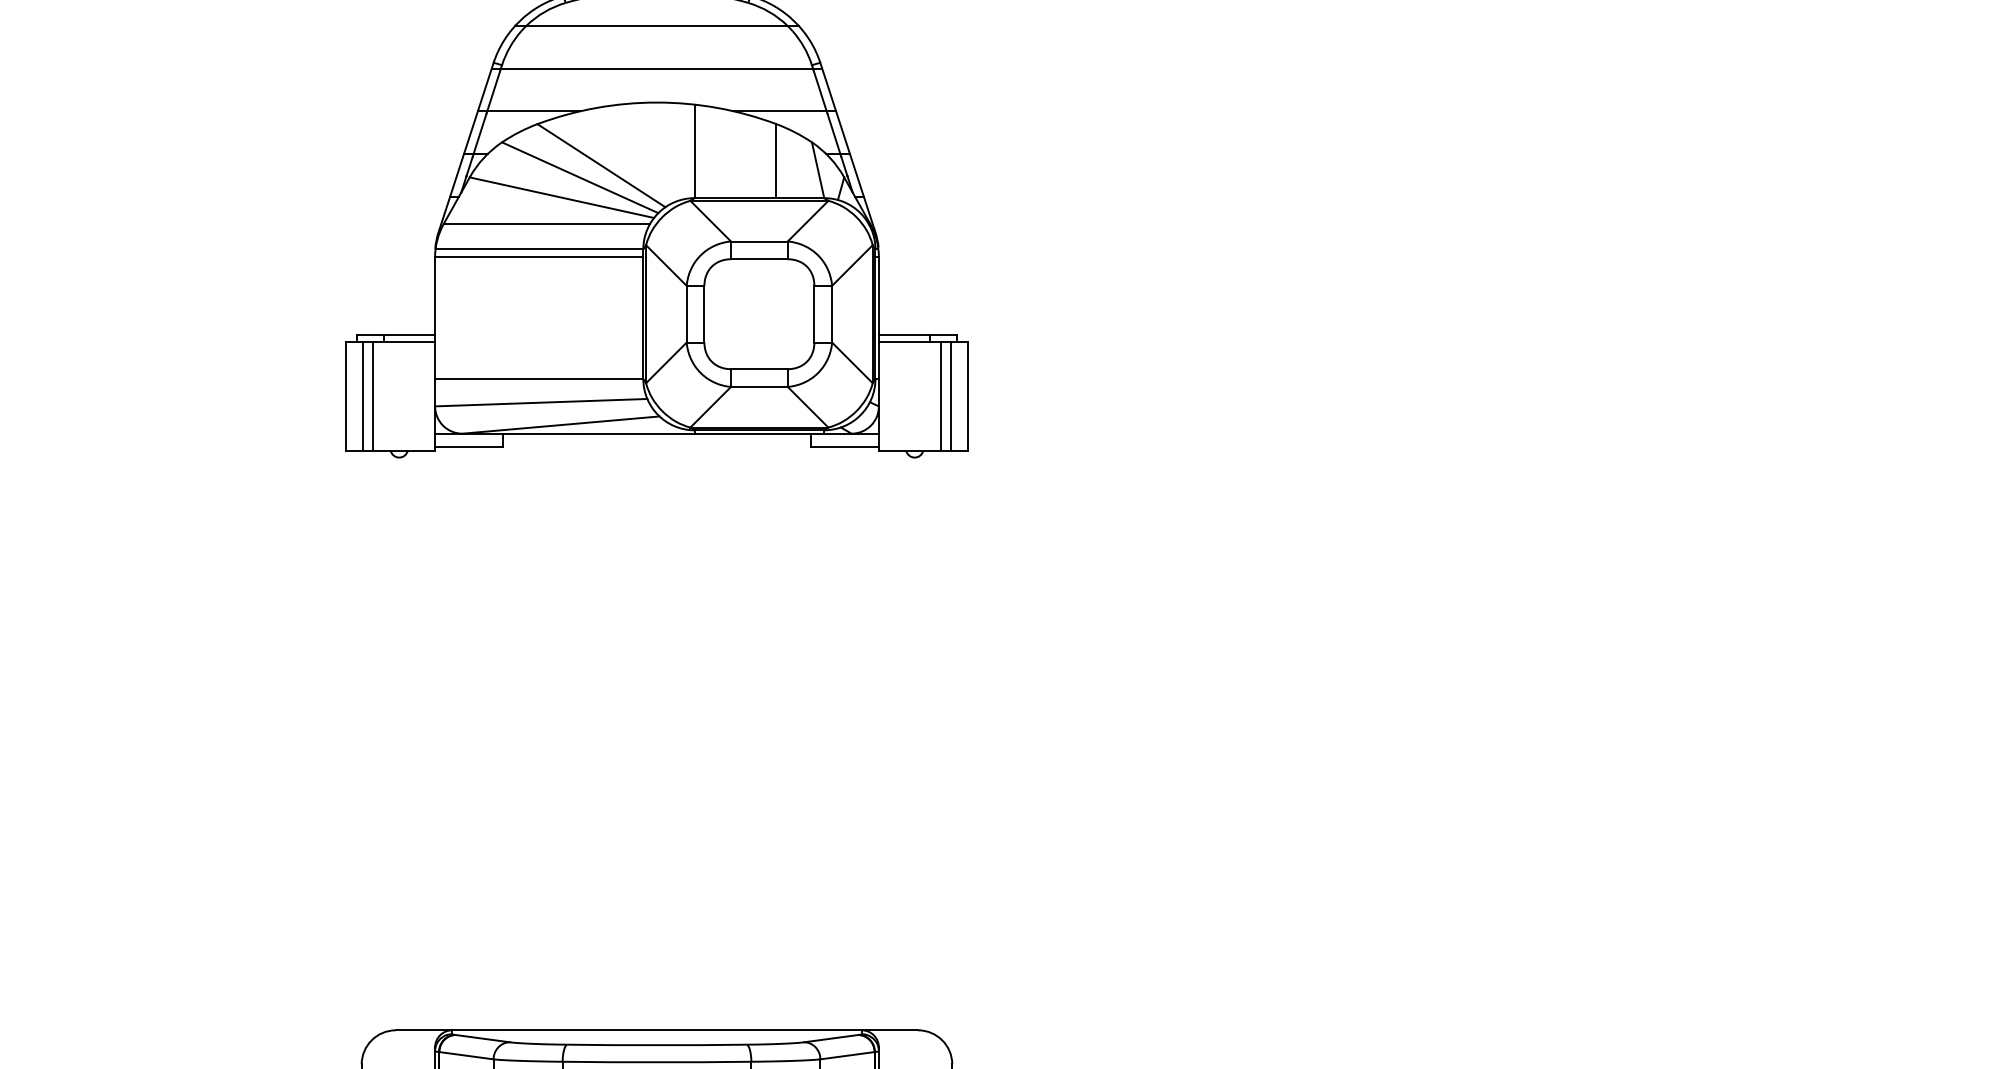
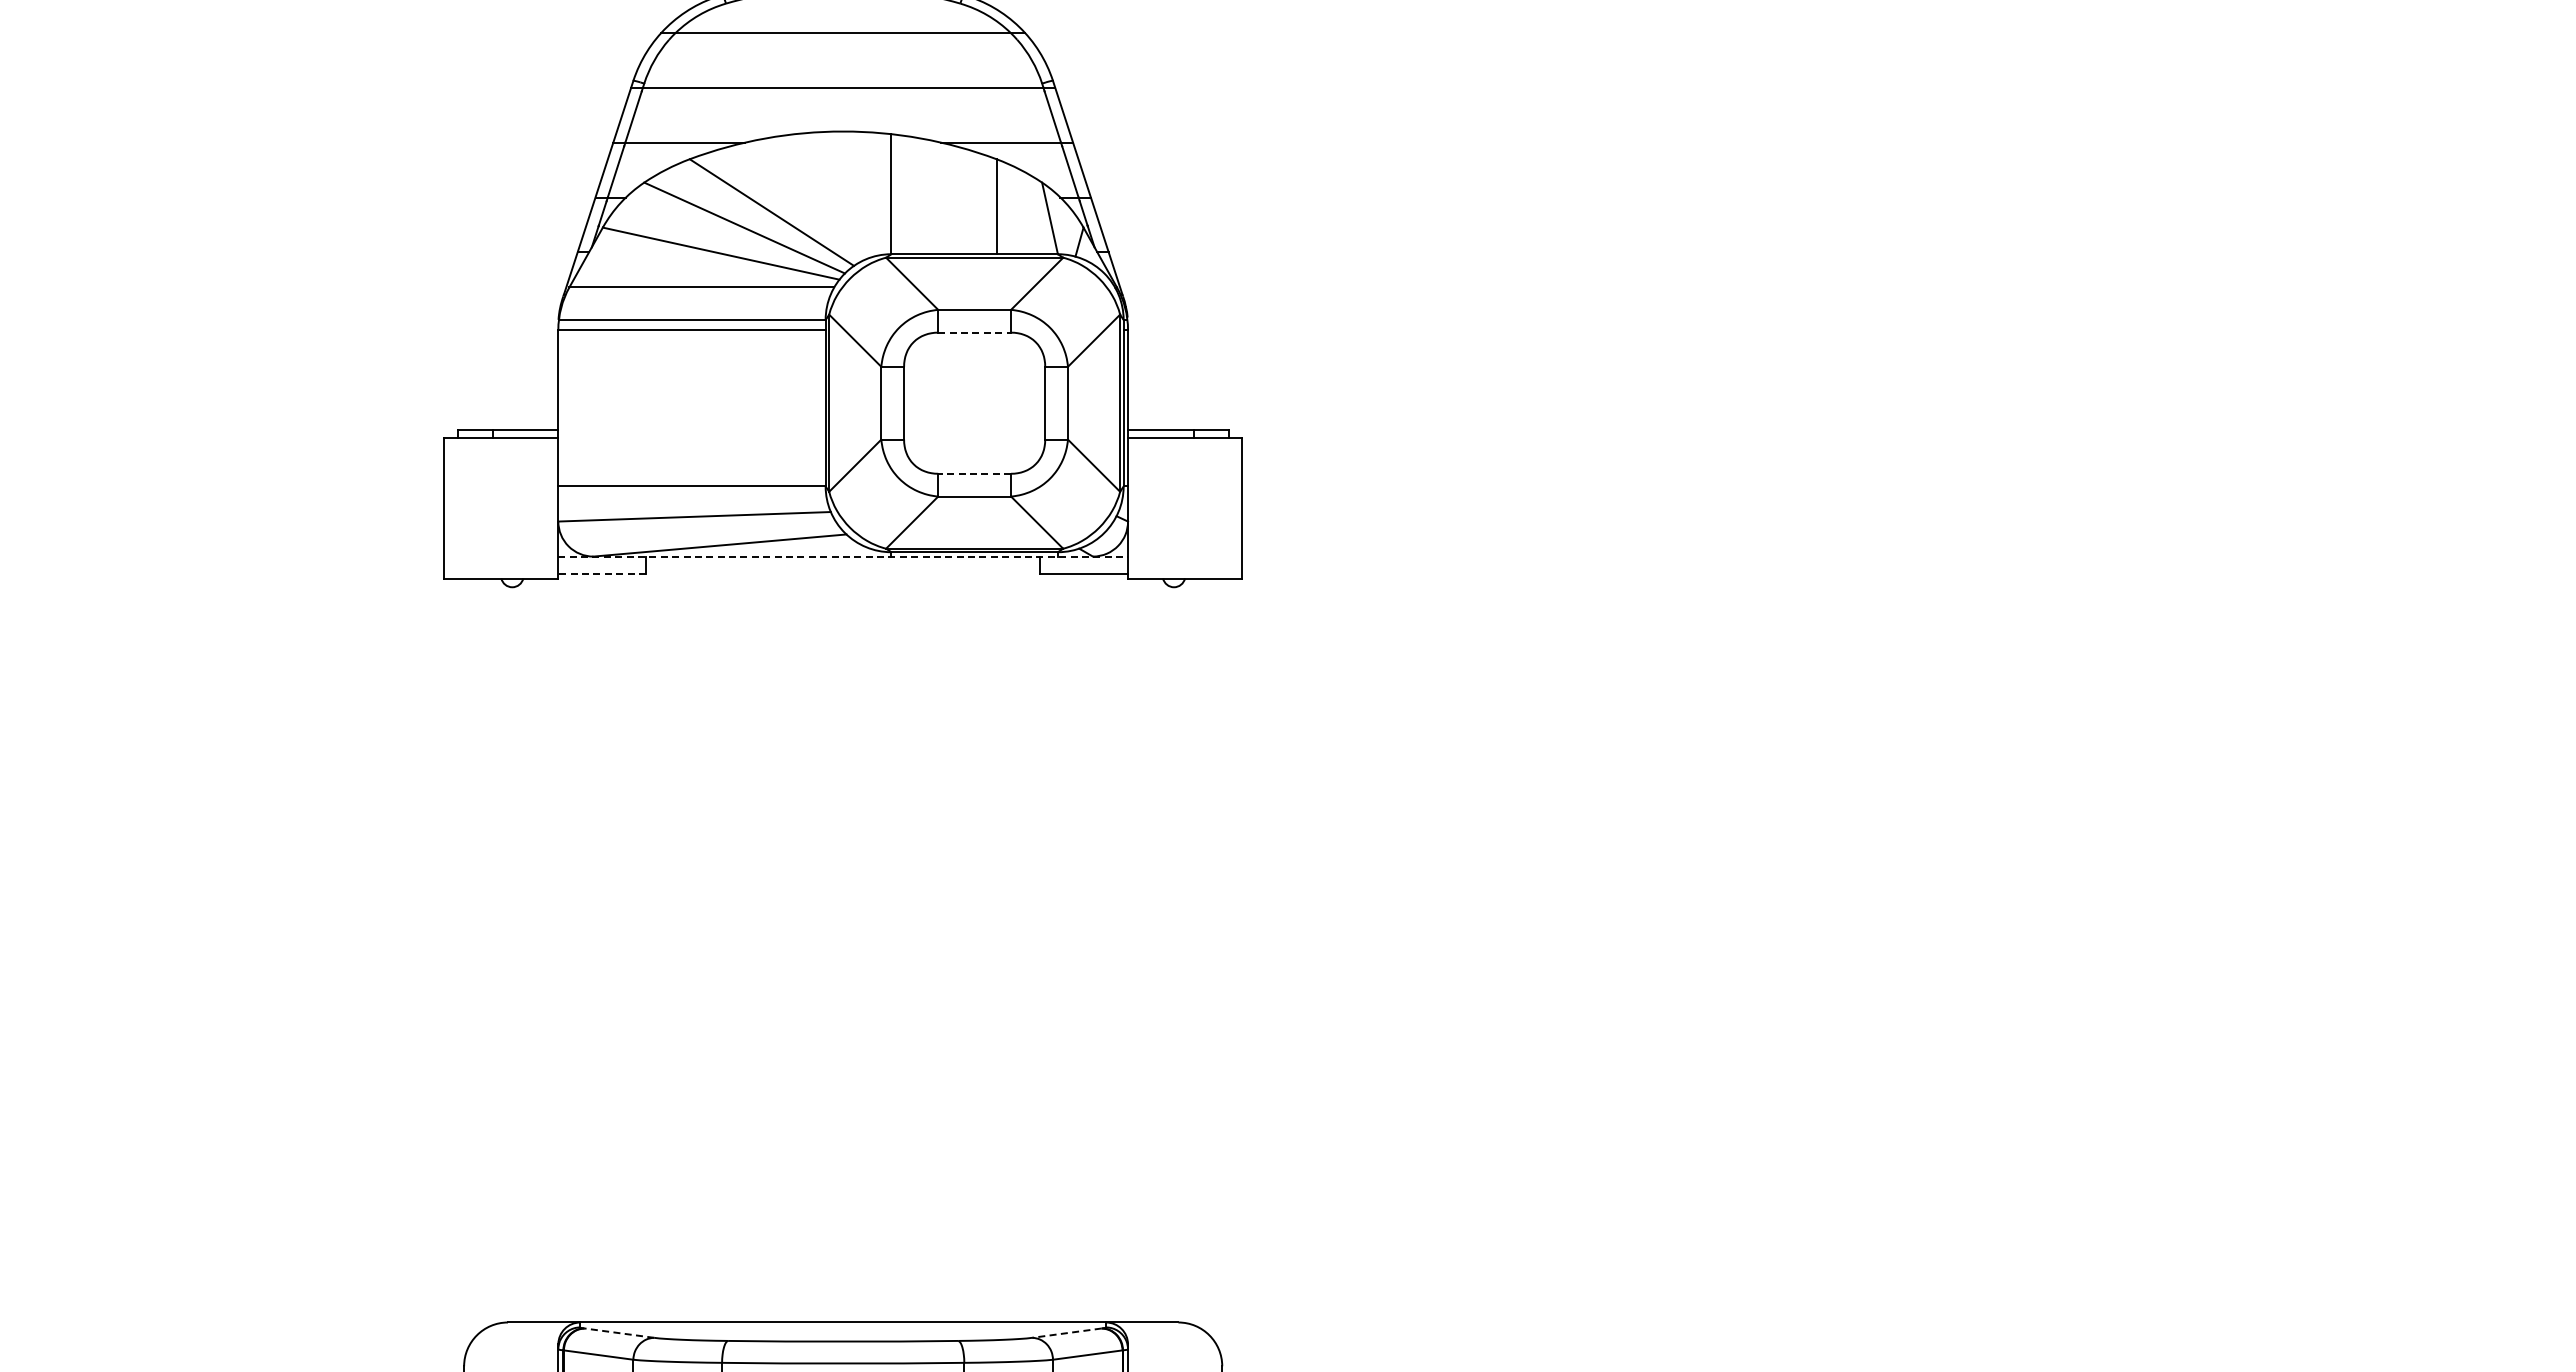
line: (760, 259) -> (975, 332), solid -> dashed
line: (759, 368) -> (974, 473), solid -> dashed
line: (363, 396) -> (466, 508), removed
line: (373, 396) -> (479, 508), removed
line: (940, 396) -> (1207, 508), removed
line: (950, 396) -> (1220, 508), removed
line: (657, 433) -> (843, 556), solid -> dashed
line: (469, 447) -> (602, 574), solid -> dashed
line: (481, 1038) -> (618, 1333), solid -> dashed
line: (830, 1038) -> (1066, 1333), solid -> dashed

